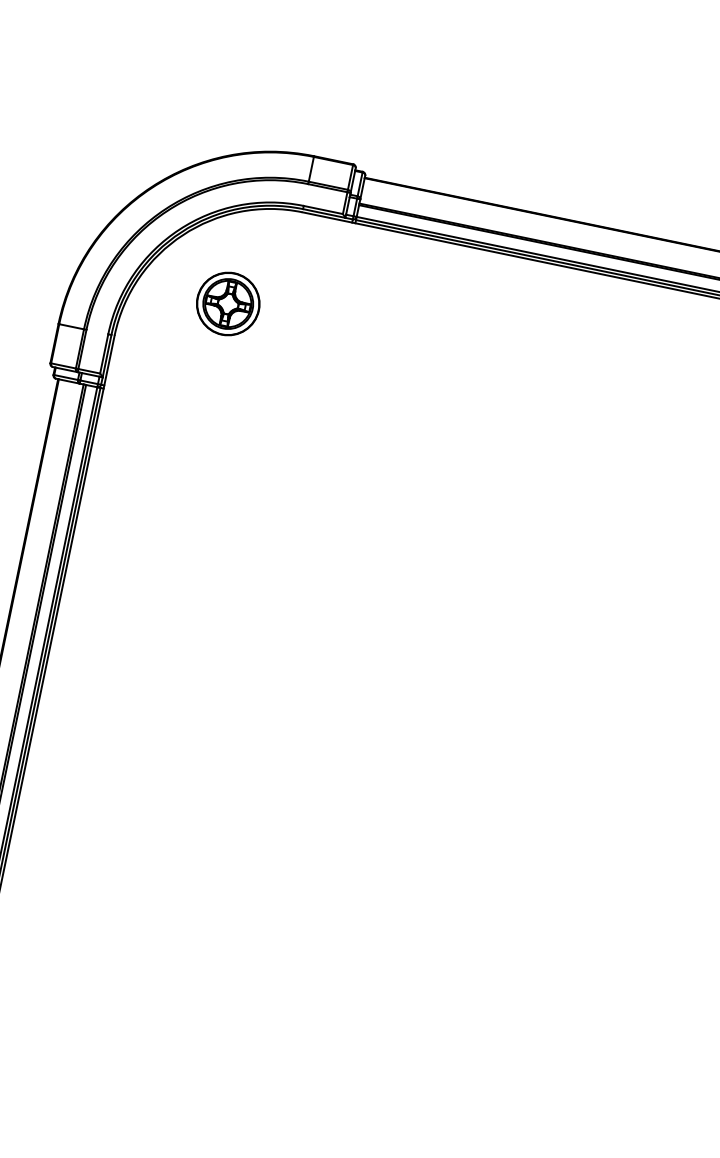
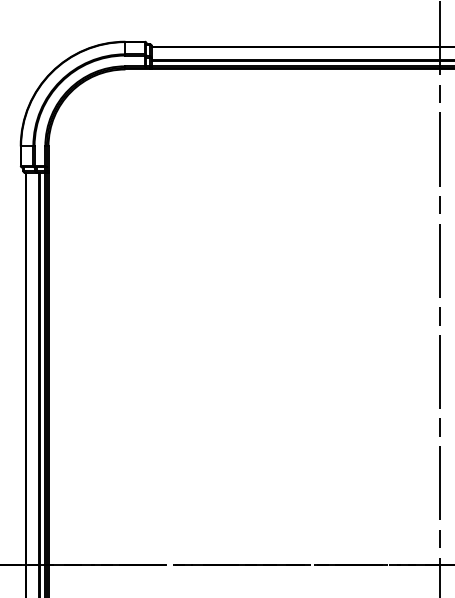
part: (228, 304) -> (99, 120), removed

